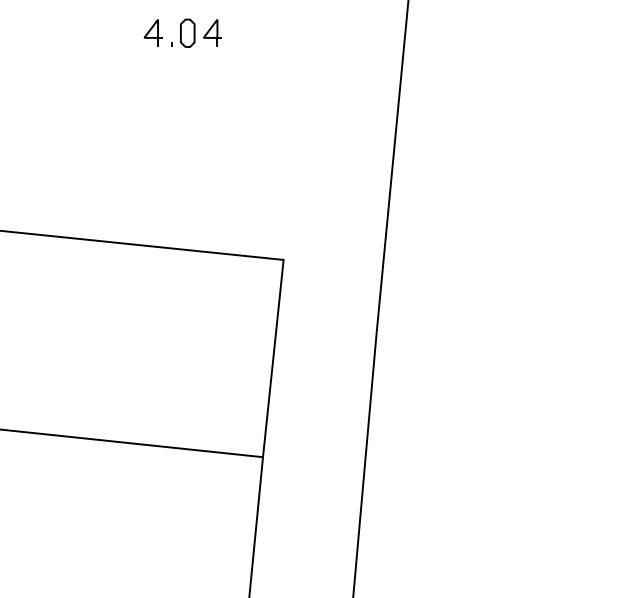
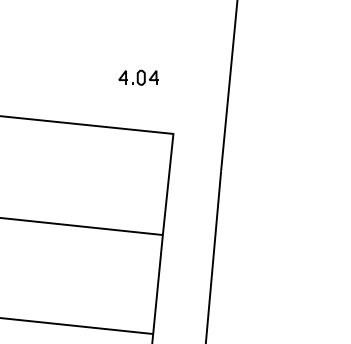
part: (182, 32) -> (138, 77), moved

